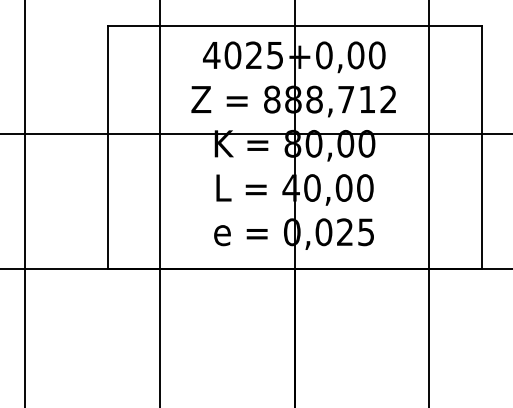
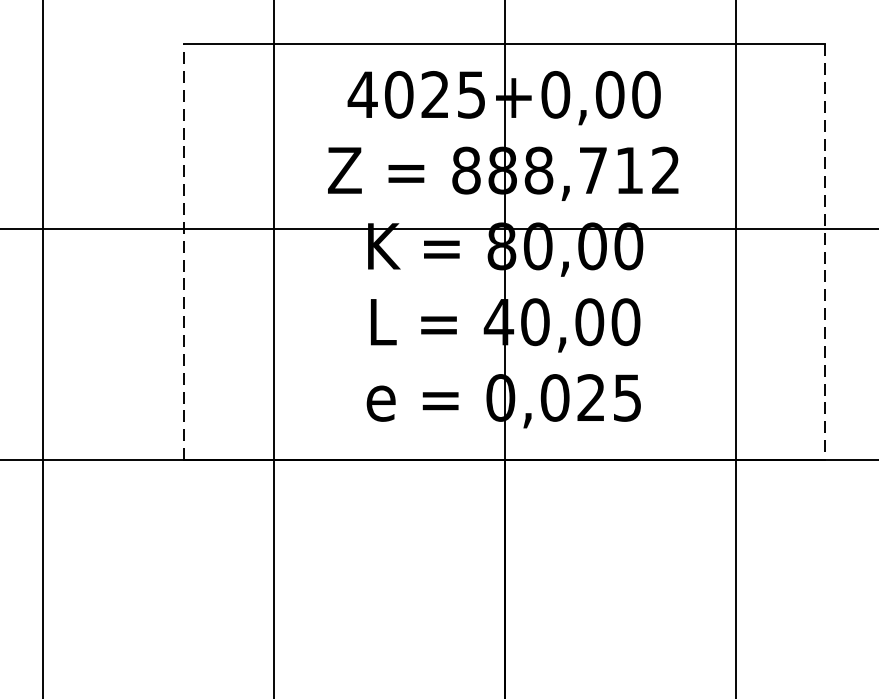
line: (107, 146) -> (184, 250), solid -> dashed
line: (481, 147) -> (825, 252), solid -> dashed

